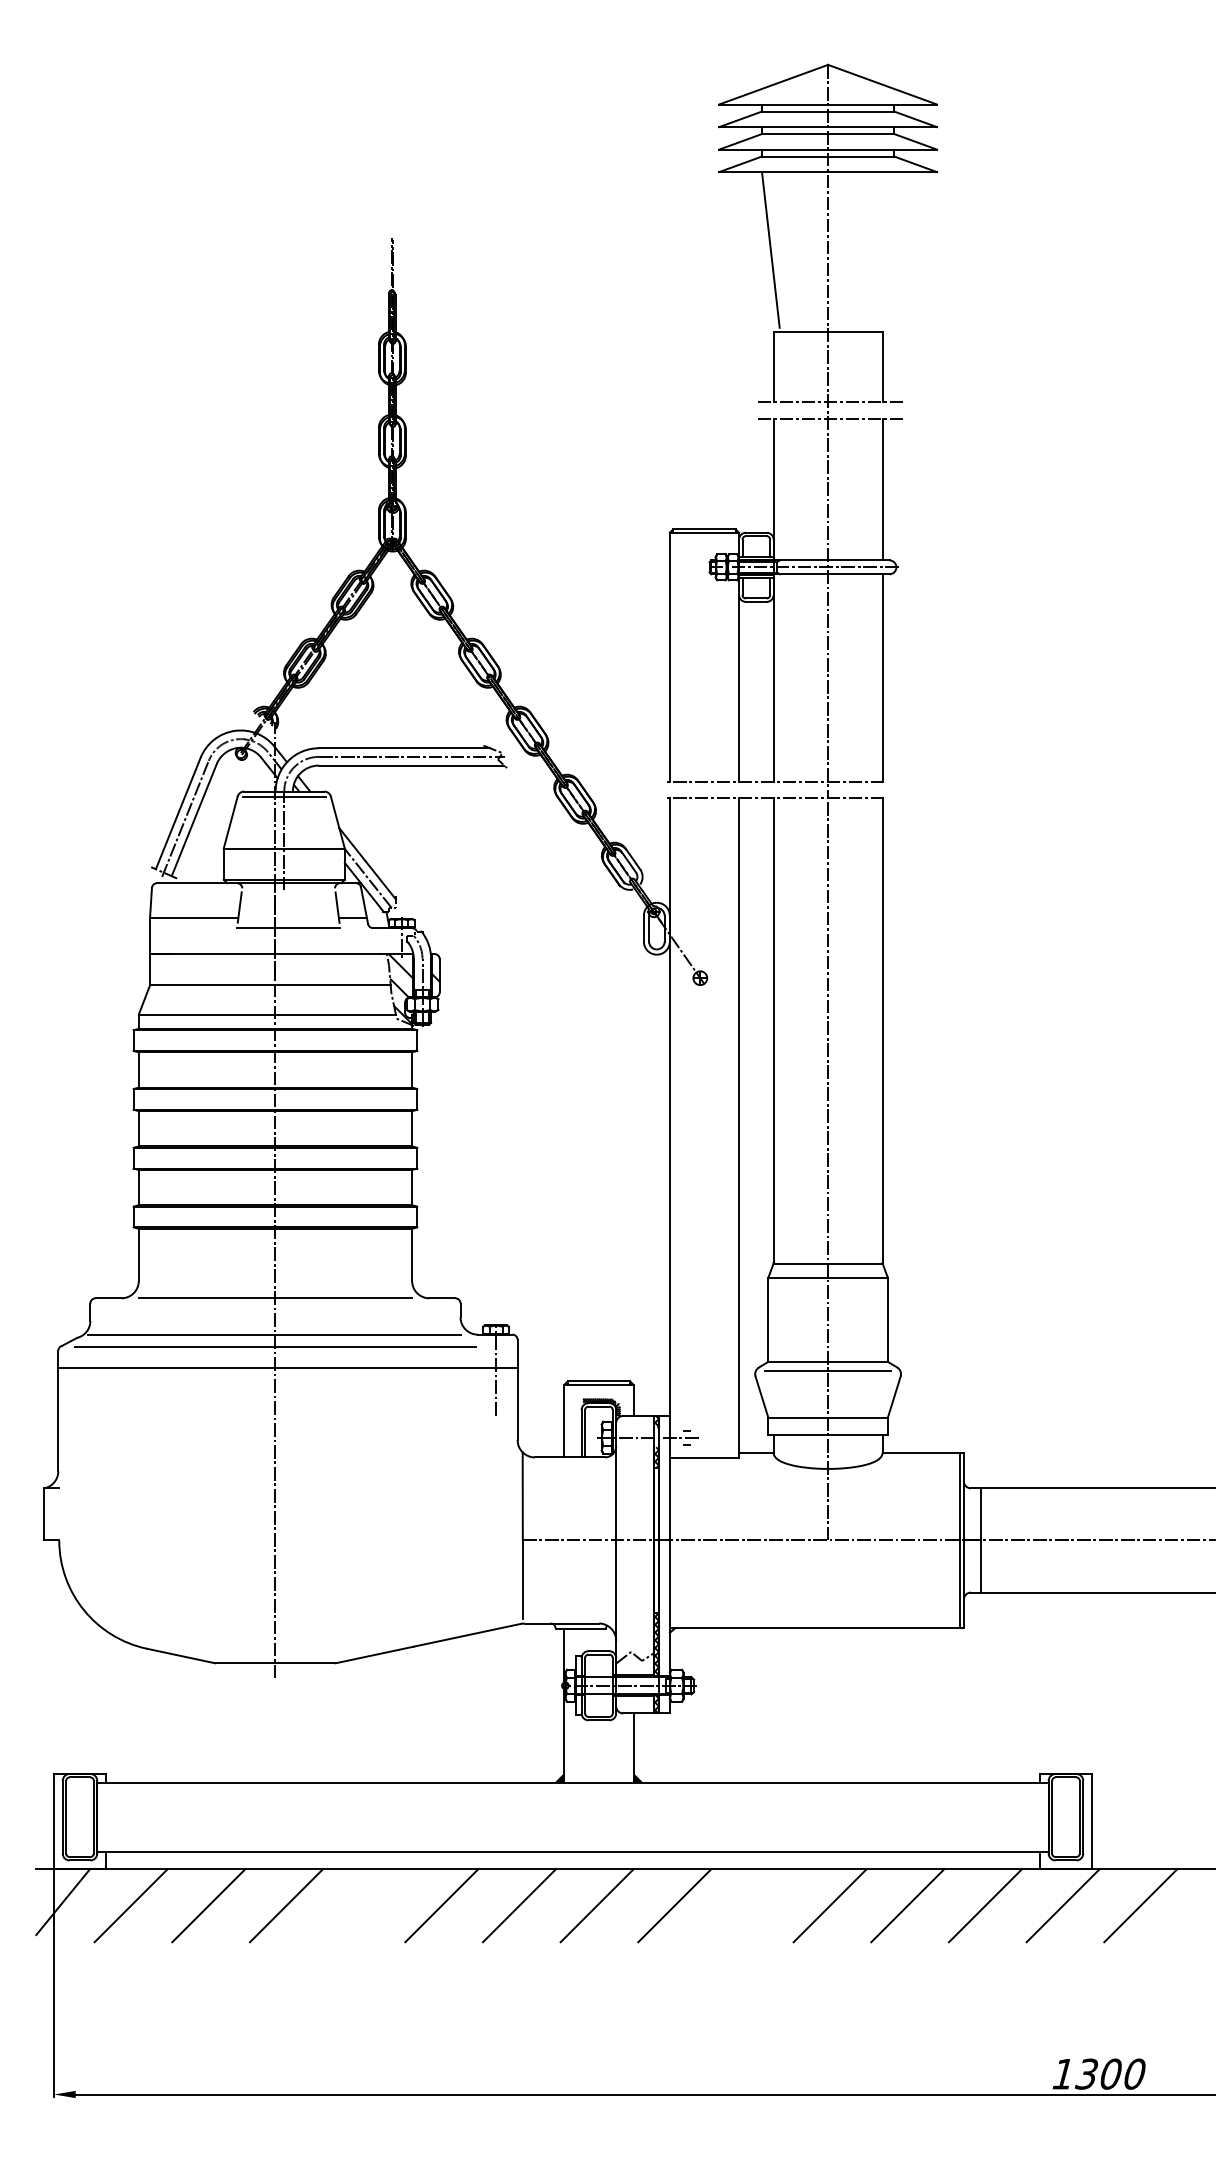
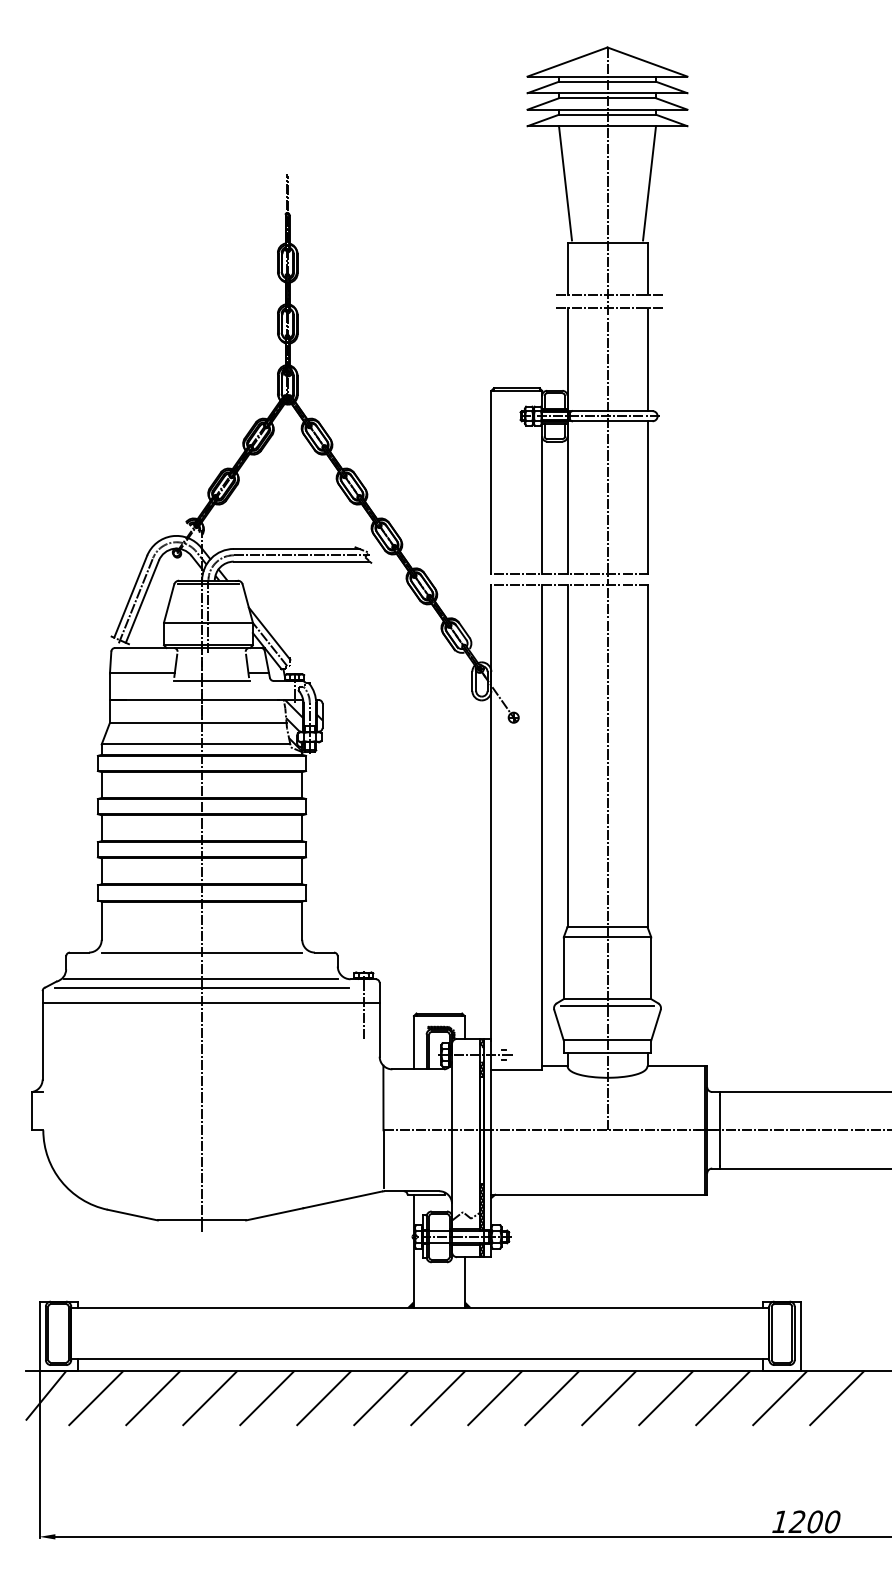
line: (885, 249) -> (649, 182), added
line: (363, 1905) -> (266, 1398), added
line: (752, 1905) -> (552, 1398), added
text: (1086, 2073) -> (797, 1521), 1300 -> 1200

